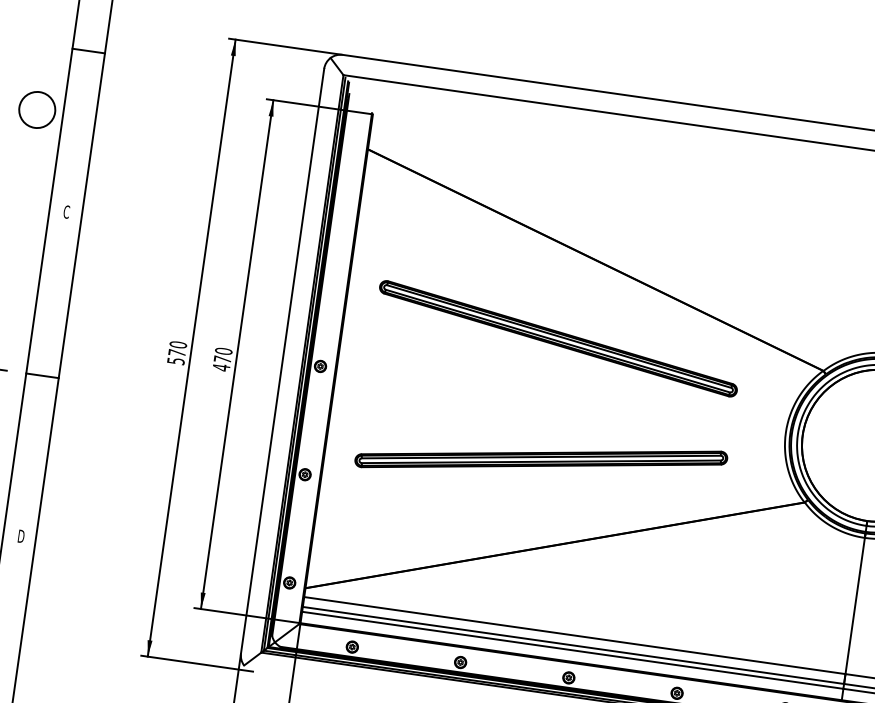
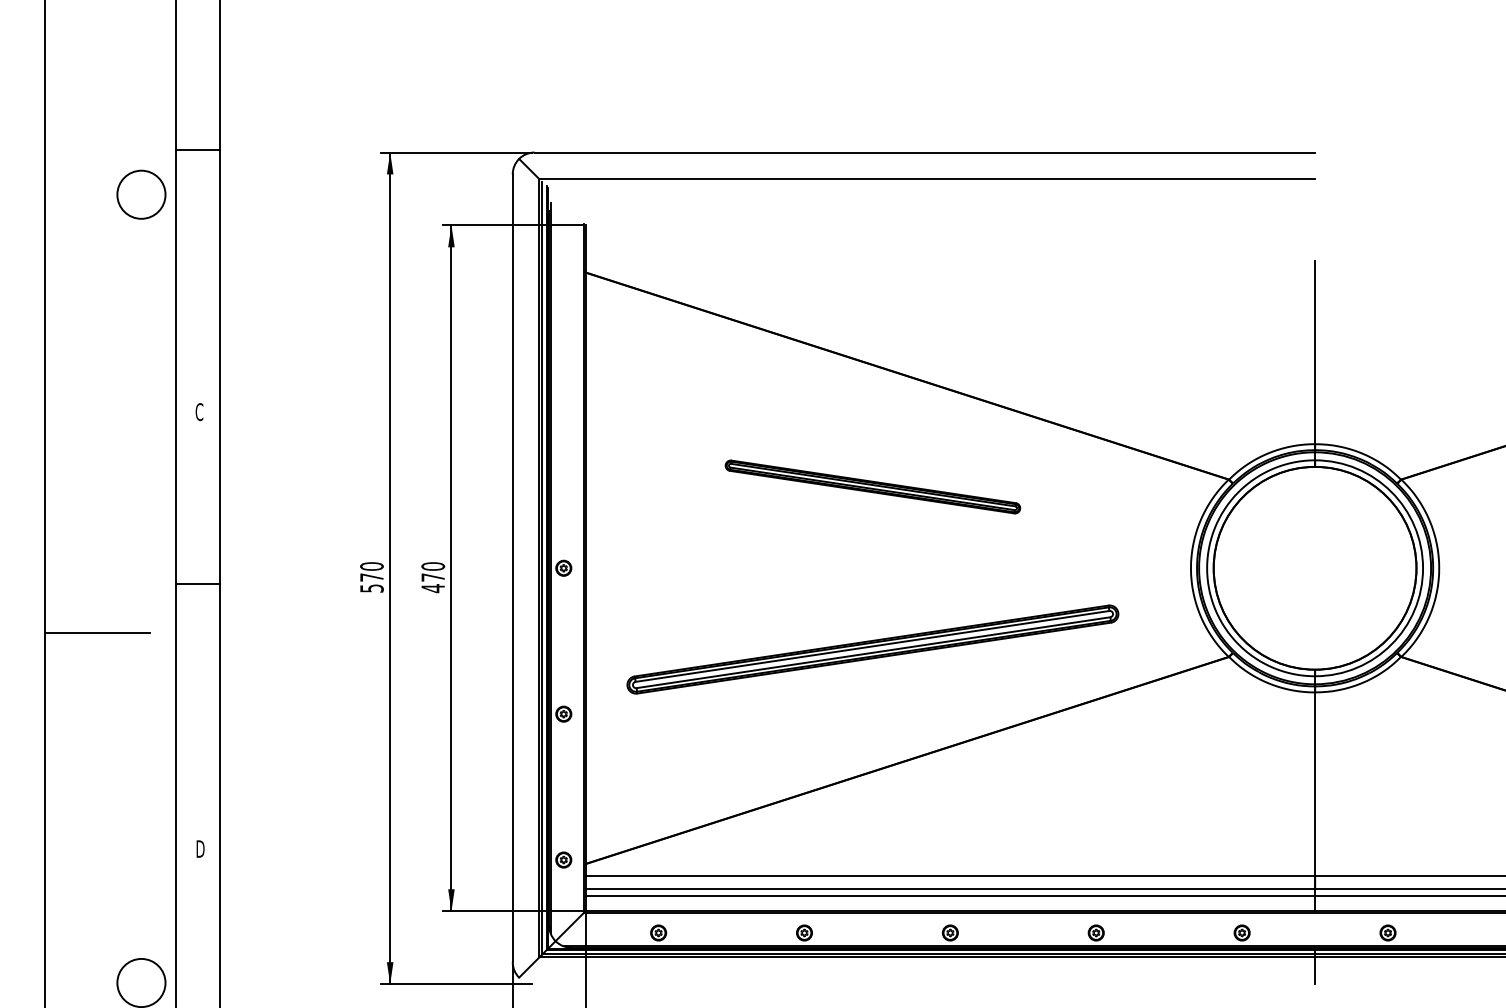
line: (88, 51) -> (198, 150), moved
circle: (37, 109) -> (141, 194), moved
part: (558, 338) -> (872, 486), size x0.6
line: (42, 375) -> (198, 583), moved

